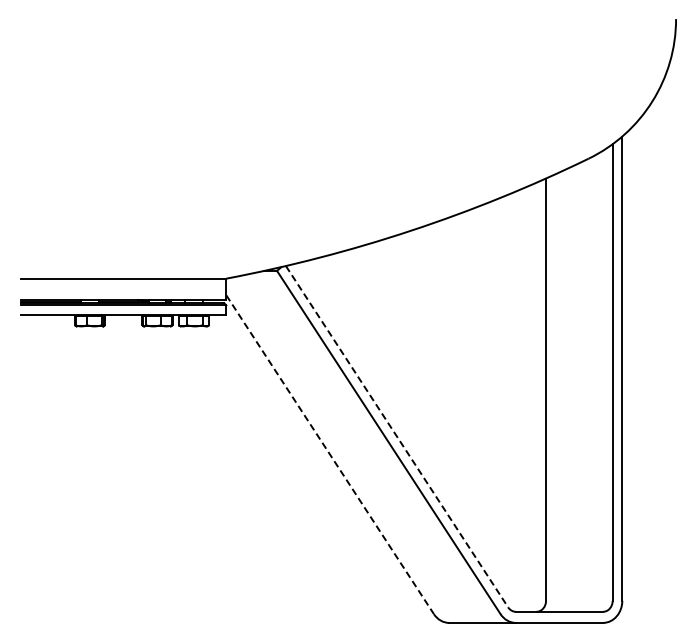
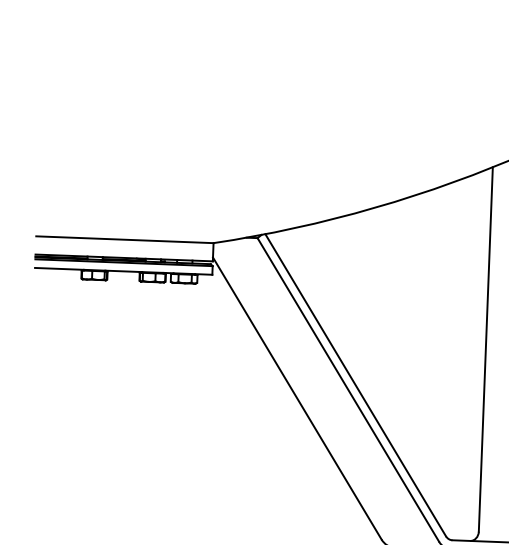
line: (397, 436) -> (356, 385), dashed -> solid
line: (330, 455) -> (297, 399), dashed -> solid

